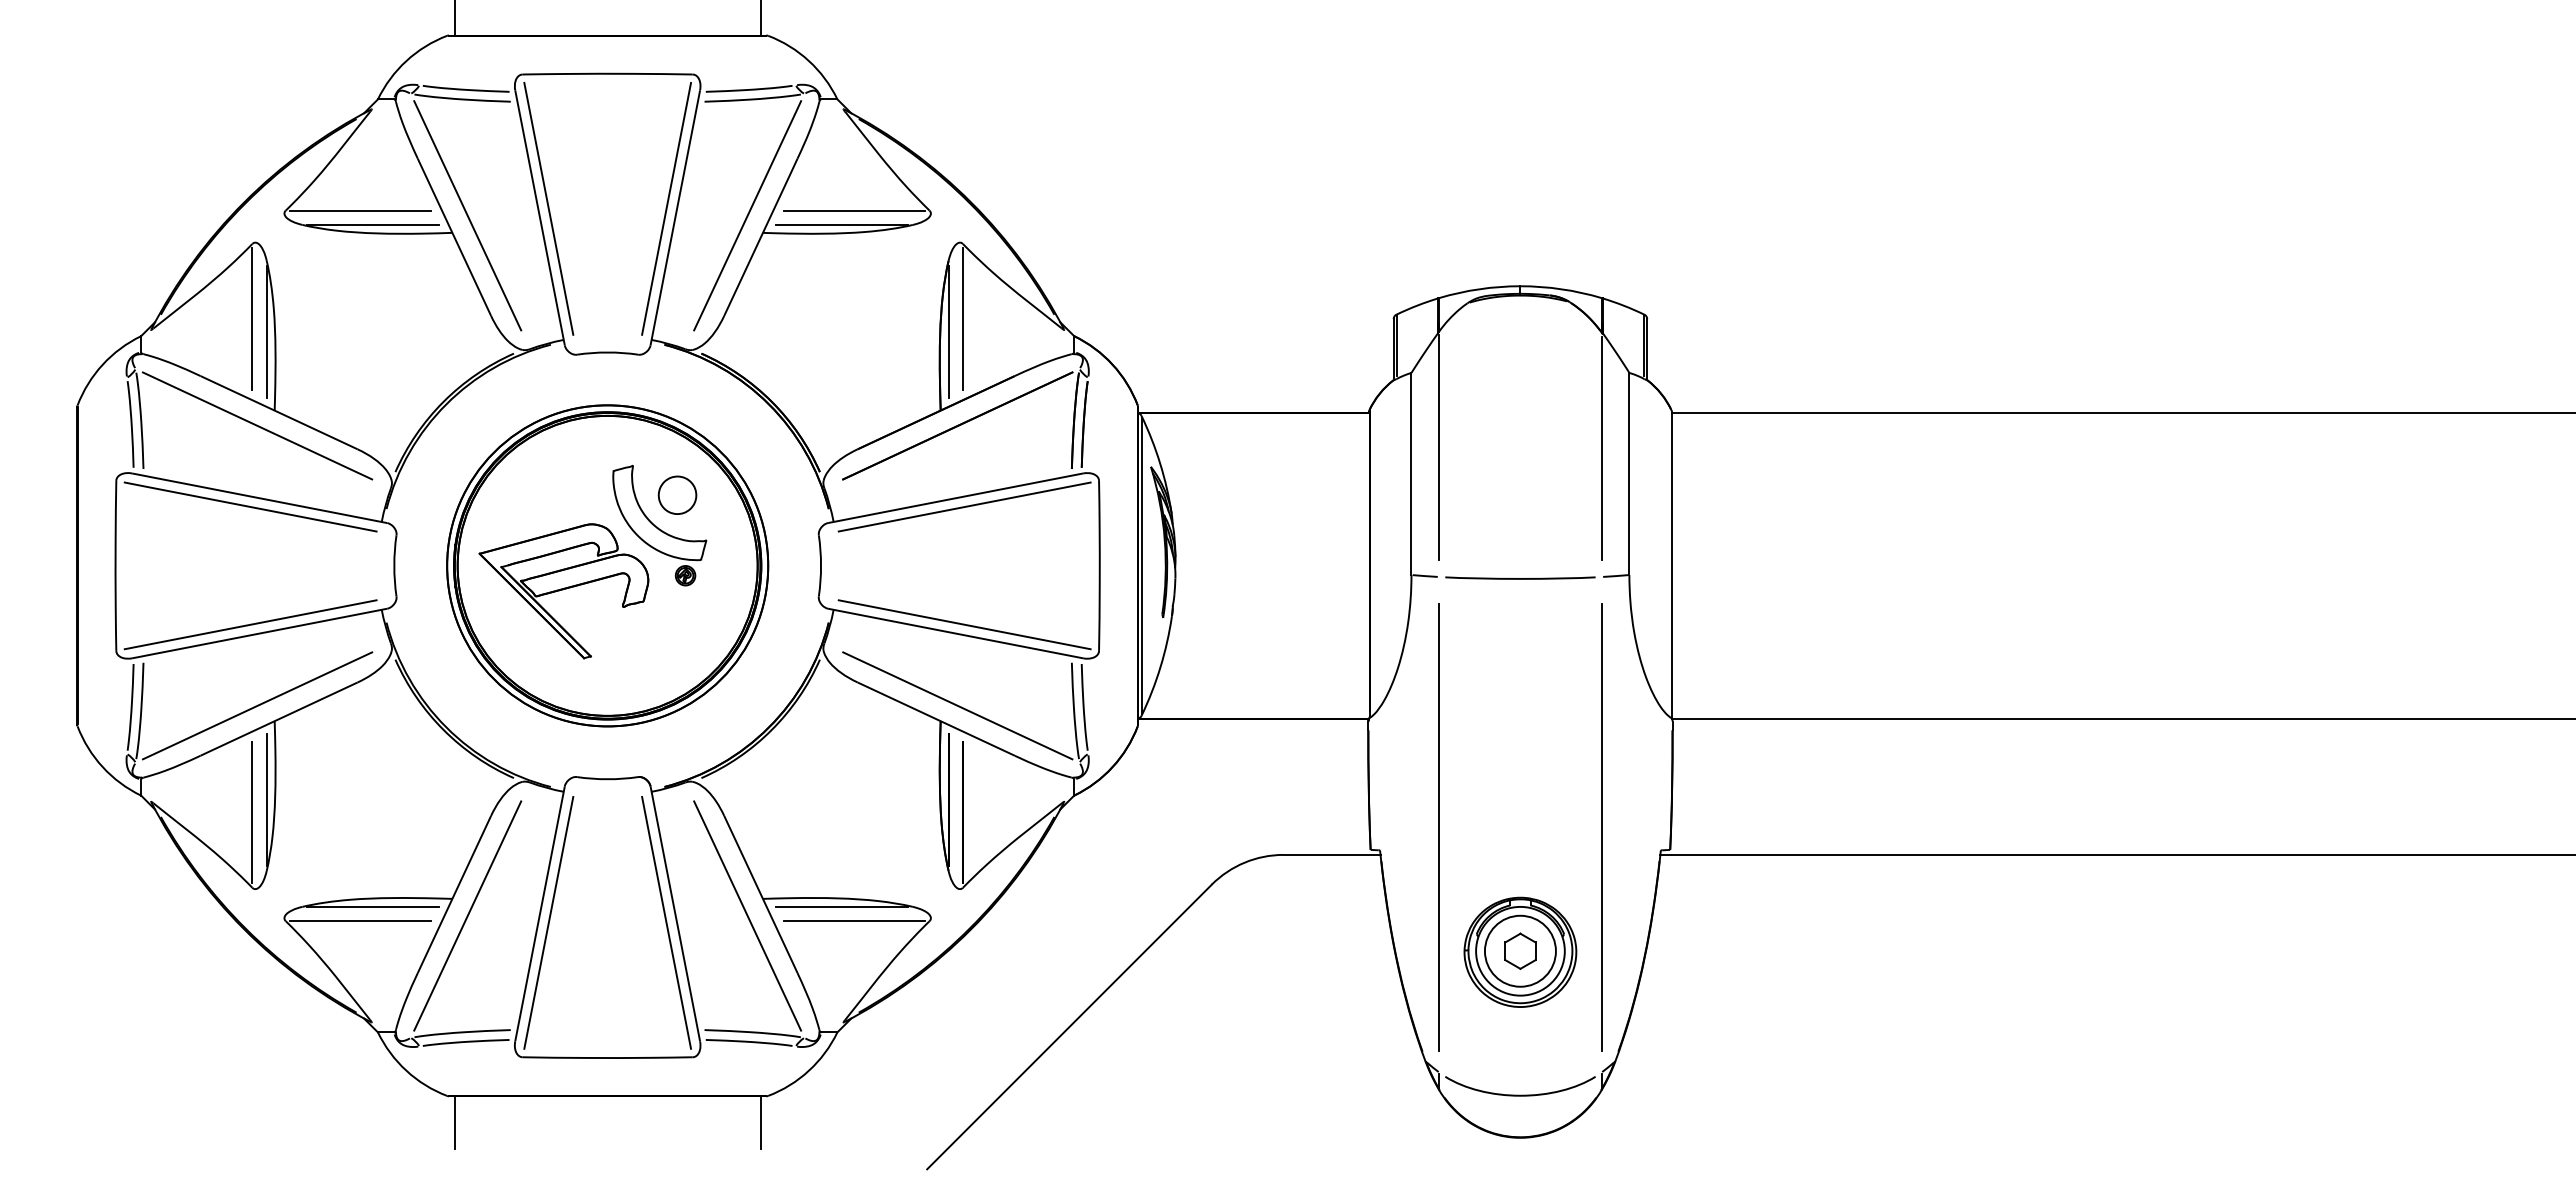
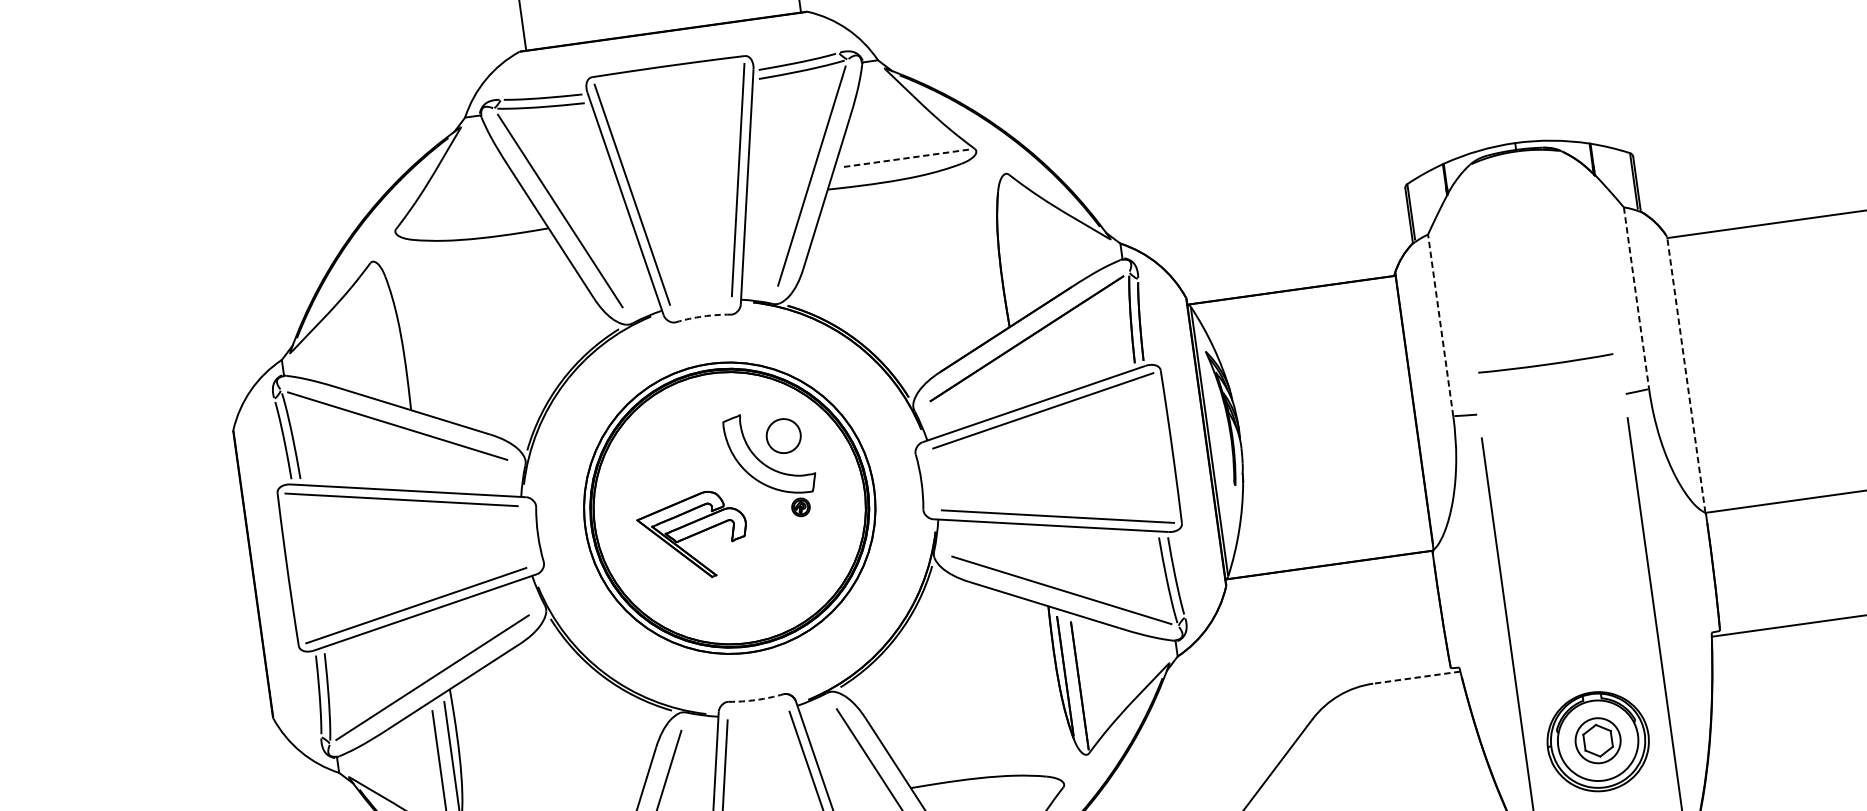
line: (360, 210) -> (463, 219), removed
line: (854, 210) -> (907, 158), solid -> dashed
line: (373, 224) -> (476, 230), removed
line: (841, 224) -> (897, 172), removed
line: (252, 318) -> (379, 330), removed
line: (962, 318) -> (1017, 241), removed
line: (266, 331) -> (393, 340), removed
line: (948, 331) -> (1006, 255), removed
arc: (607, 352) -> (702, 316), solid -> dashed
line: (1439, 447) -> (1462, 298), removed
line: (1601, 448) -> (1608, 278), removed
line: (1411, 473) -> (1440, 324), solid -> dashed
line: (1629, 474) -> (1636, 298), solid -> dashed
line: (1672, 564) -> (1686, 374), solid -> dashed
line: (1520, 578) -> (1545, 364), moved
part: (563, 591) -> (693, 536), size x0.7
arc: (607, 779) -> (756, 700), solid -> dashed
line: (1331, 854) -> (1416, 677), solid -> dashed
line: (841, 906) -> (982, 785), removed
line: (854, 921) -> (995, 797), removed
circle: (1519, 950) -> (1597, 740), size x0.7

